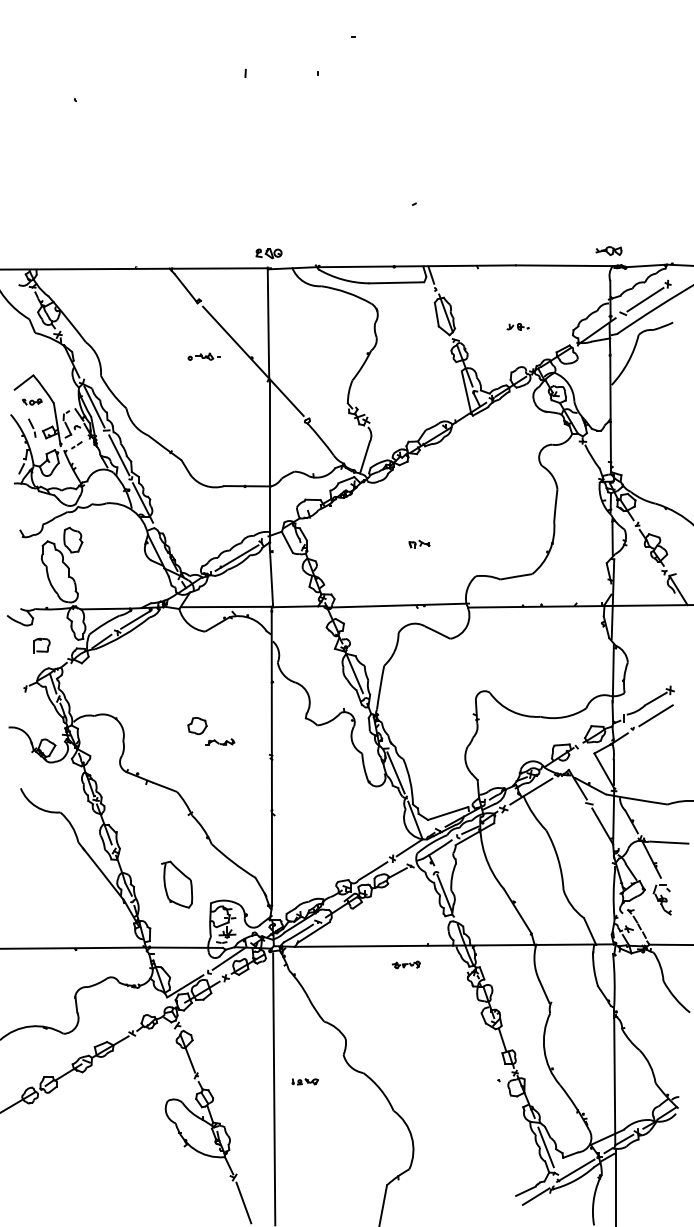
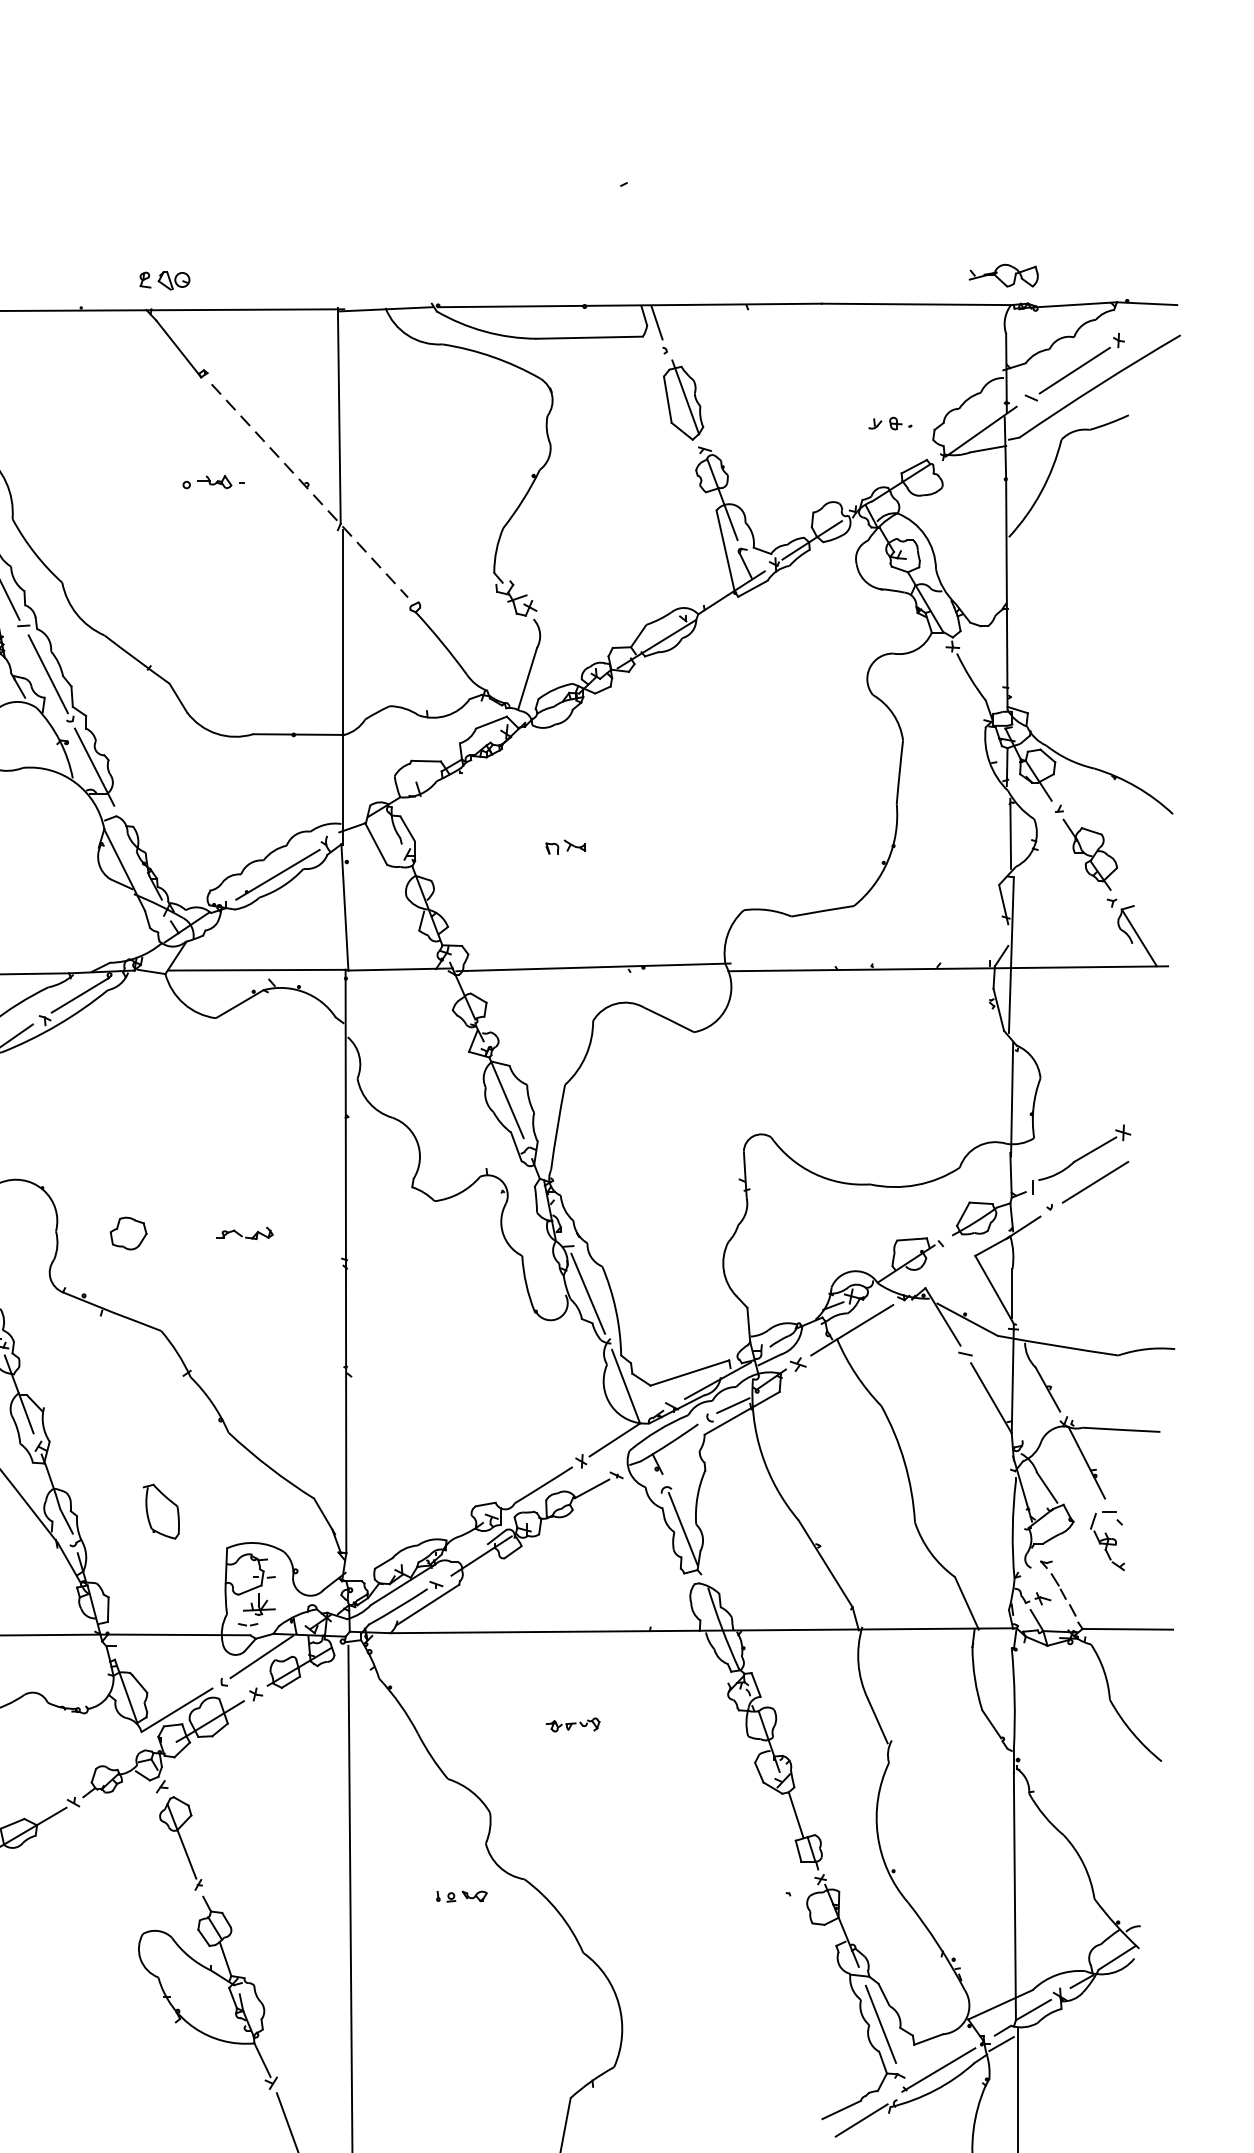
part: (608, 250) -> (1002, 274), size x1.4
part: (268, 253) -> (163, 280), moved
part: (517, 326) -> (889, 422), moved
line: (253, 361) -> (310, 491), solid -> dashed
part: (419, 543) -> (565, 846), moved
part: (197, 726) -> (128, 1234), moved
part: (177, 884) -> (161, 1511), size x0.6
part: (405, 964) -> (571, 1724), moved
part: (304, 1081) -> (460, 1895), moved

